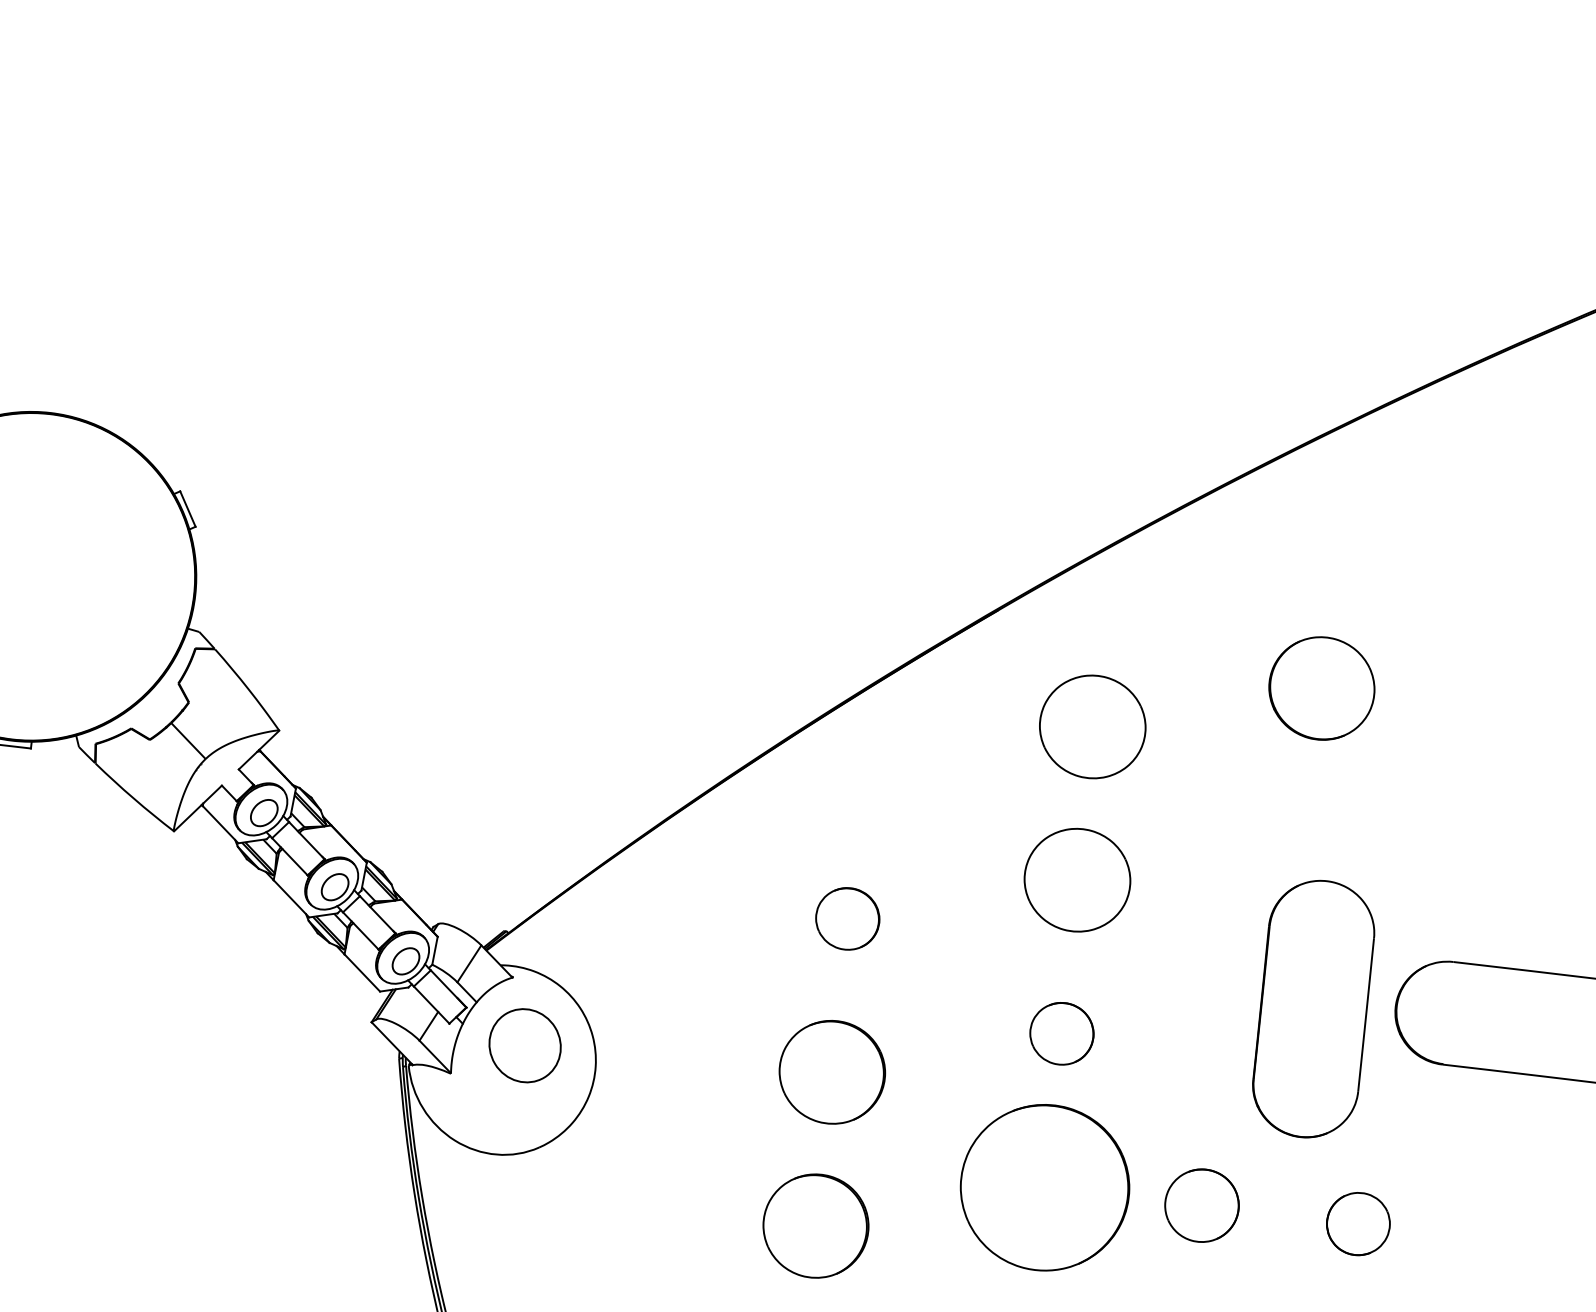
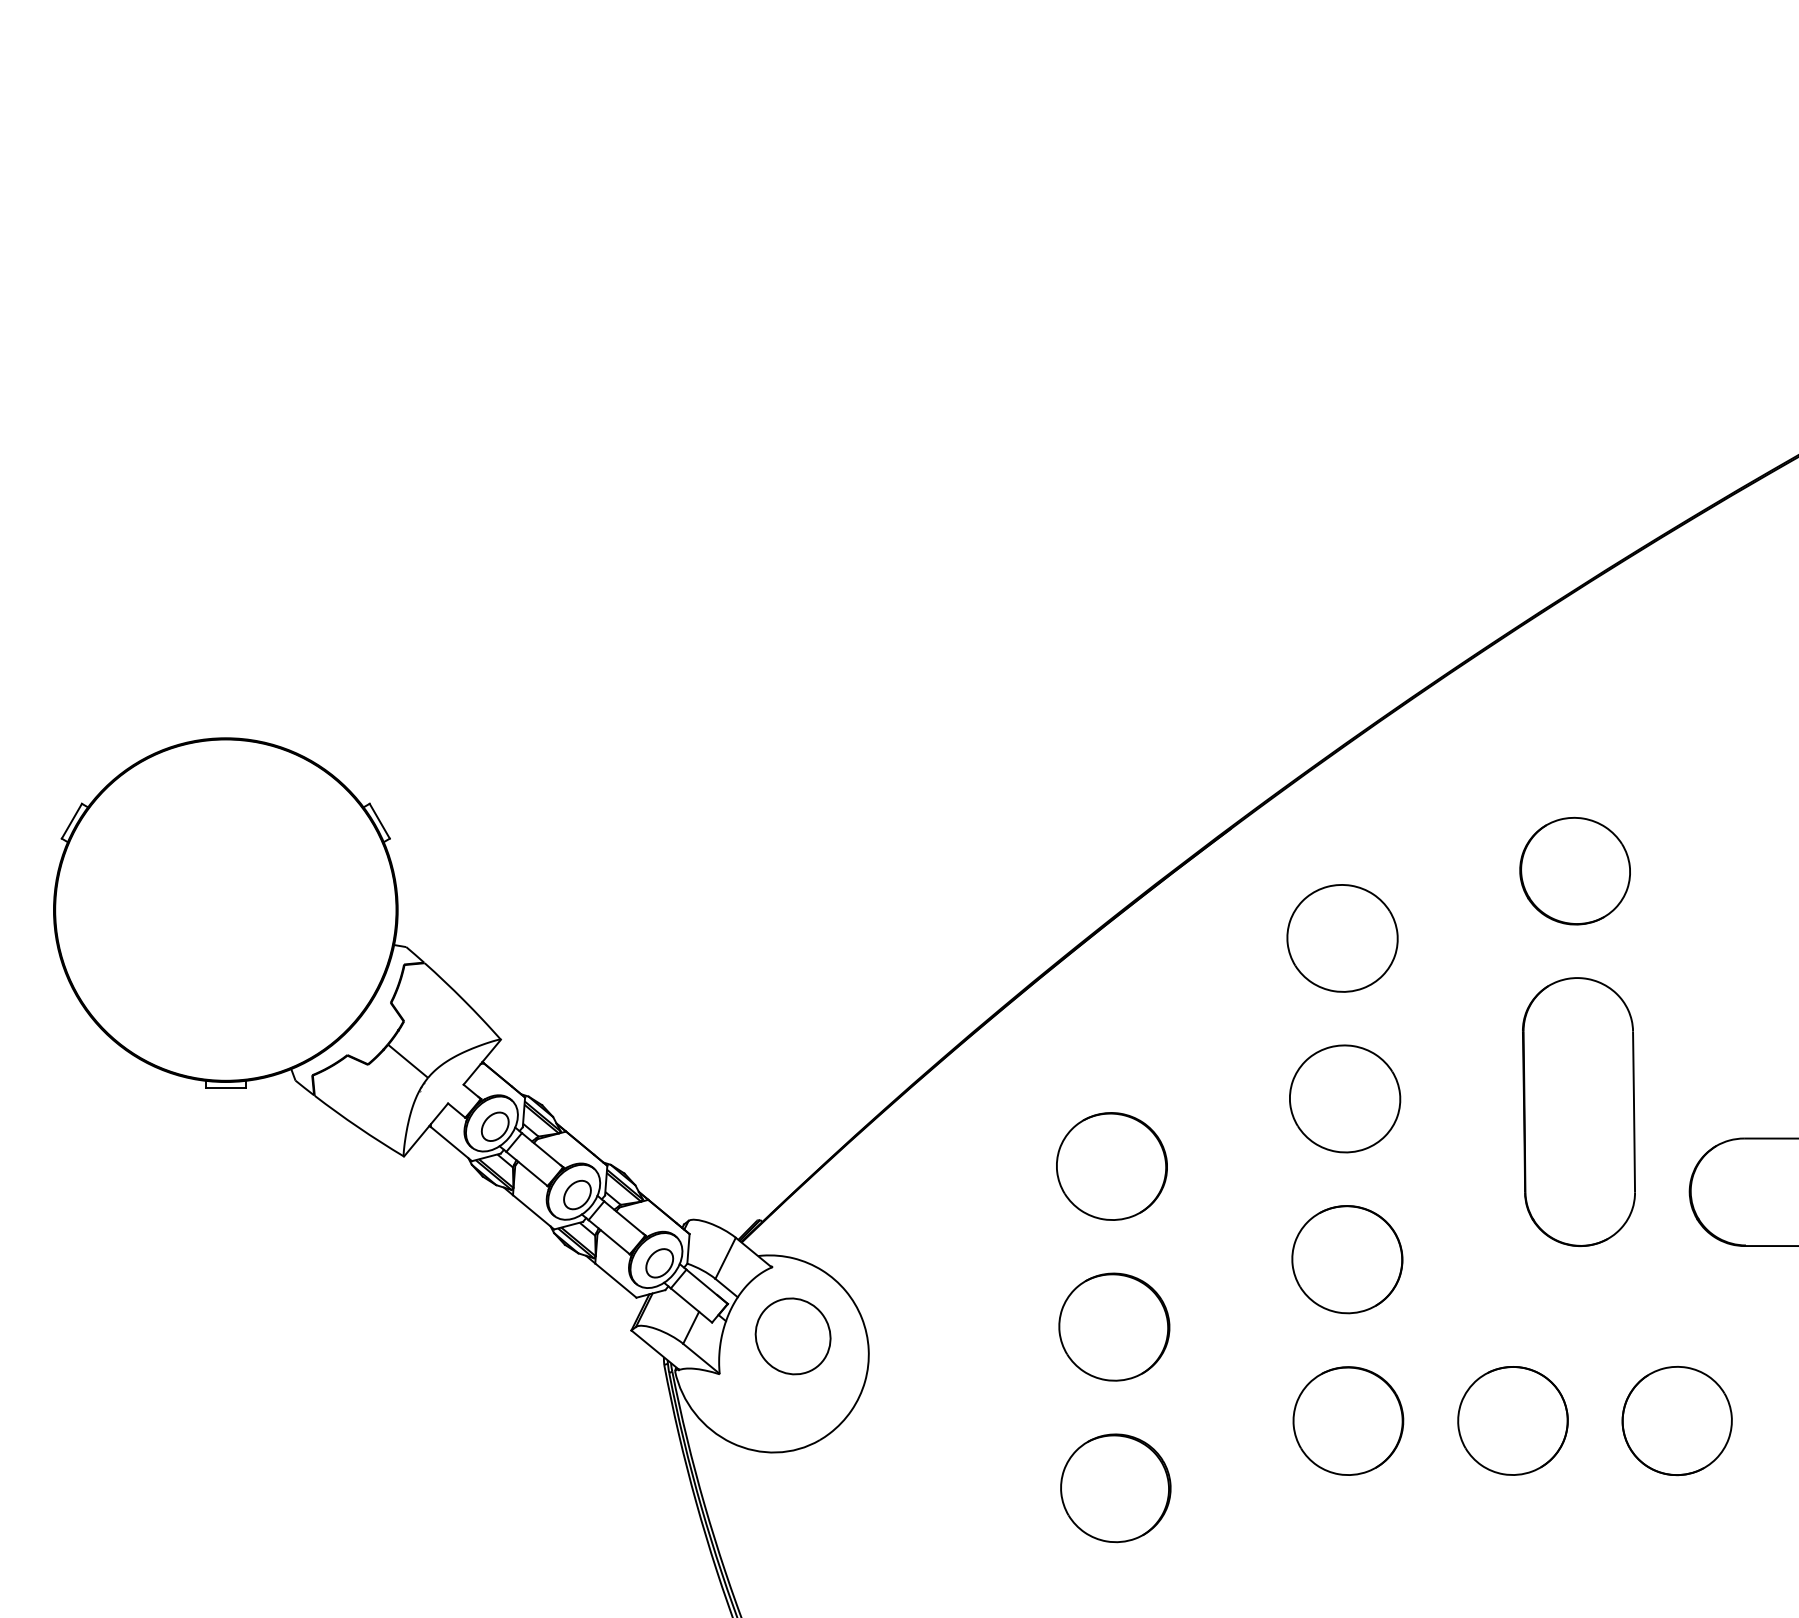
part: (847, 918) -> (1111, 1166), size x1.67
part: (1313, 1008) -> (1578, 1111), moved
part: (1062, 1033) -> (1347, 1259), size x1.67
part: (1045, 1187) -> (1348, 1420), size x0.62
part: (1201, 1205) -> (1512, 1420), size x1.43
part: (1357, 1224) -> (1676, 1421), size x1.67

